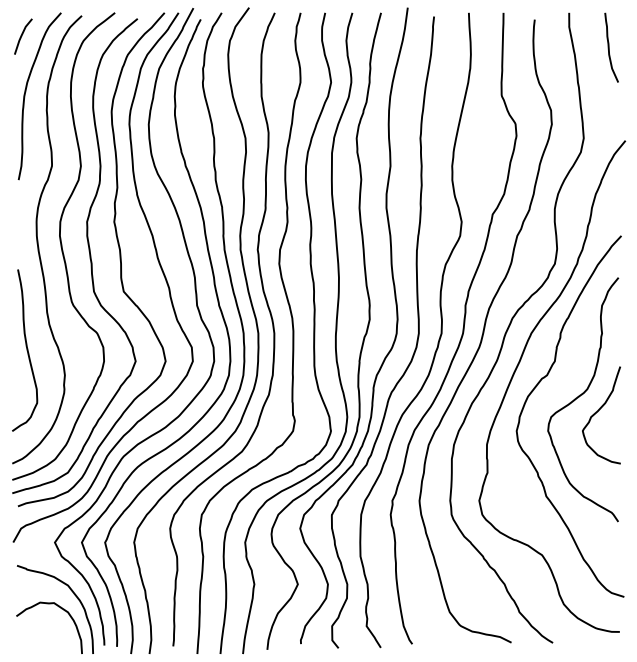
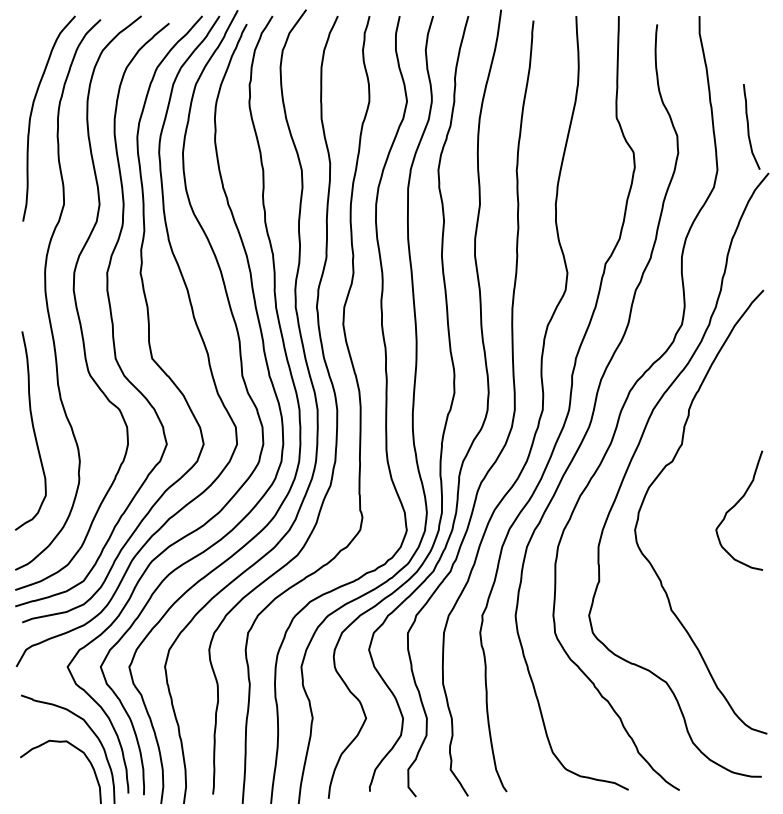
line: (22, 35) -> (27, 44), removed
curve: (609, 49) -> (749, 128), moved
curve: (580, 396) -> (713, 487), removed

